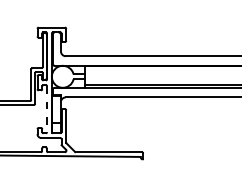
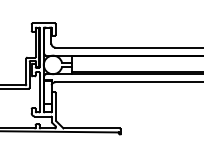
line: (47, 109) -> (40, 92), dashed -> solid

